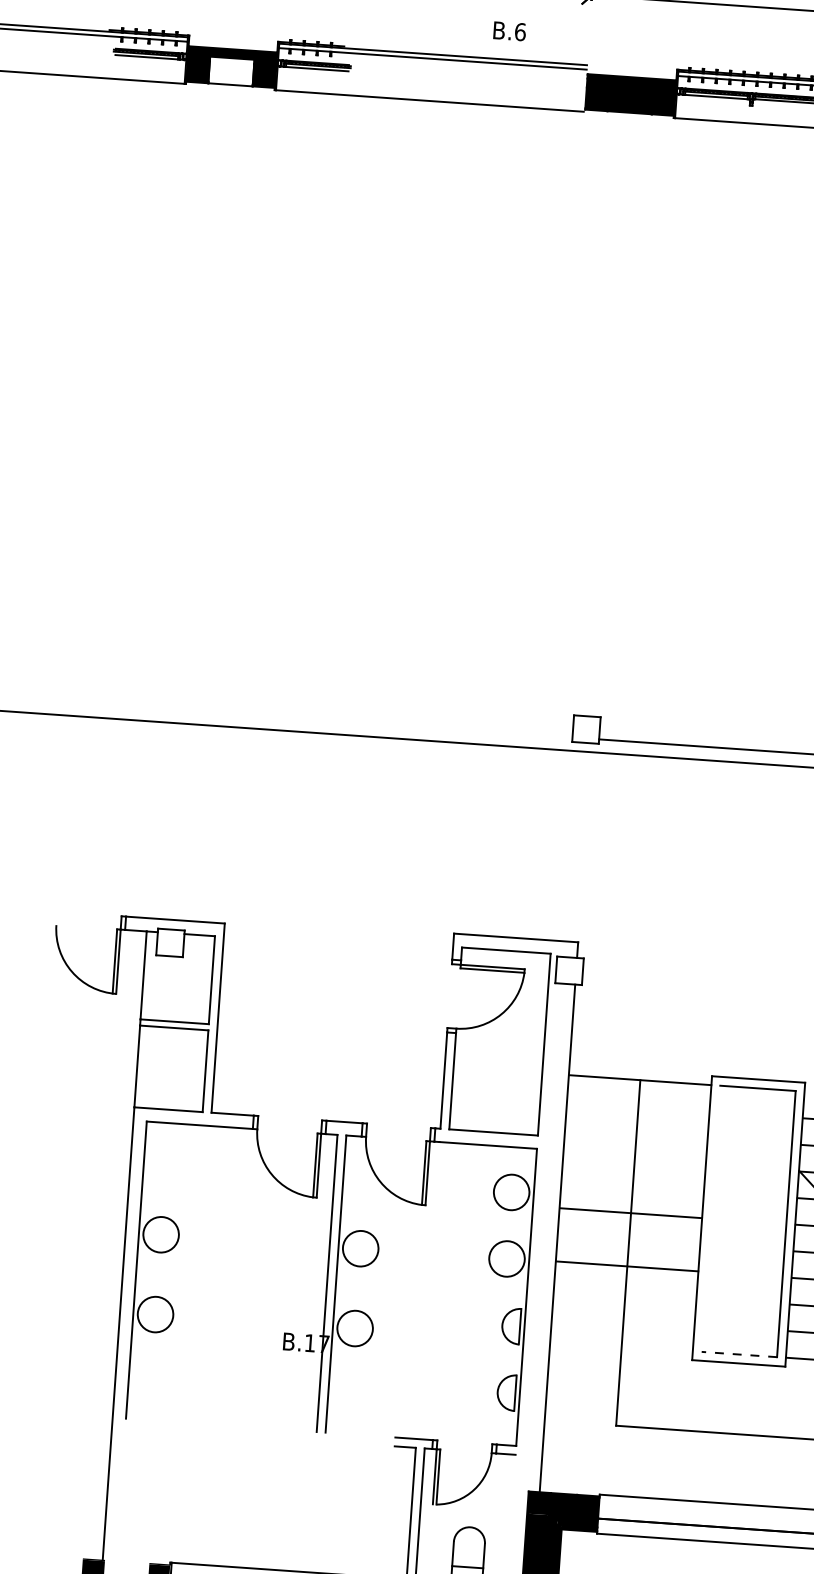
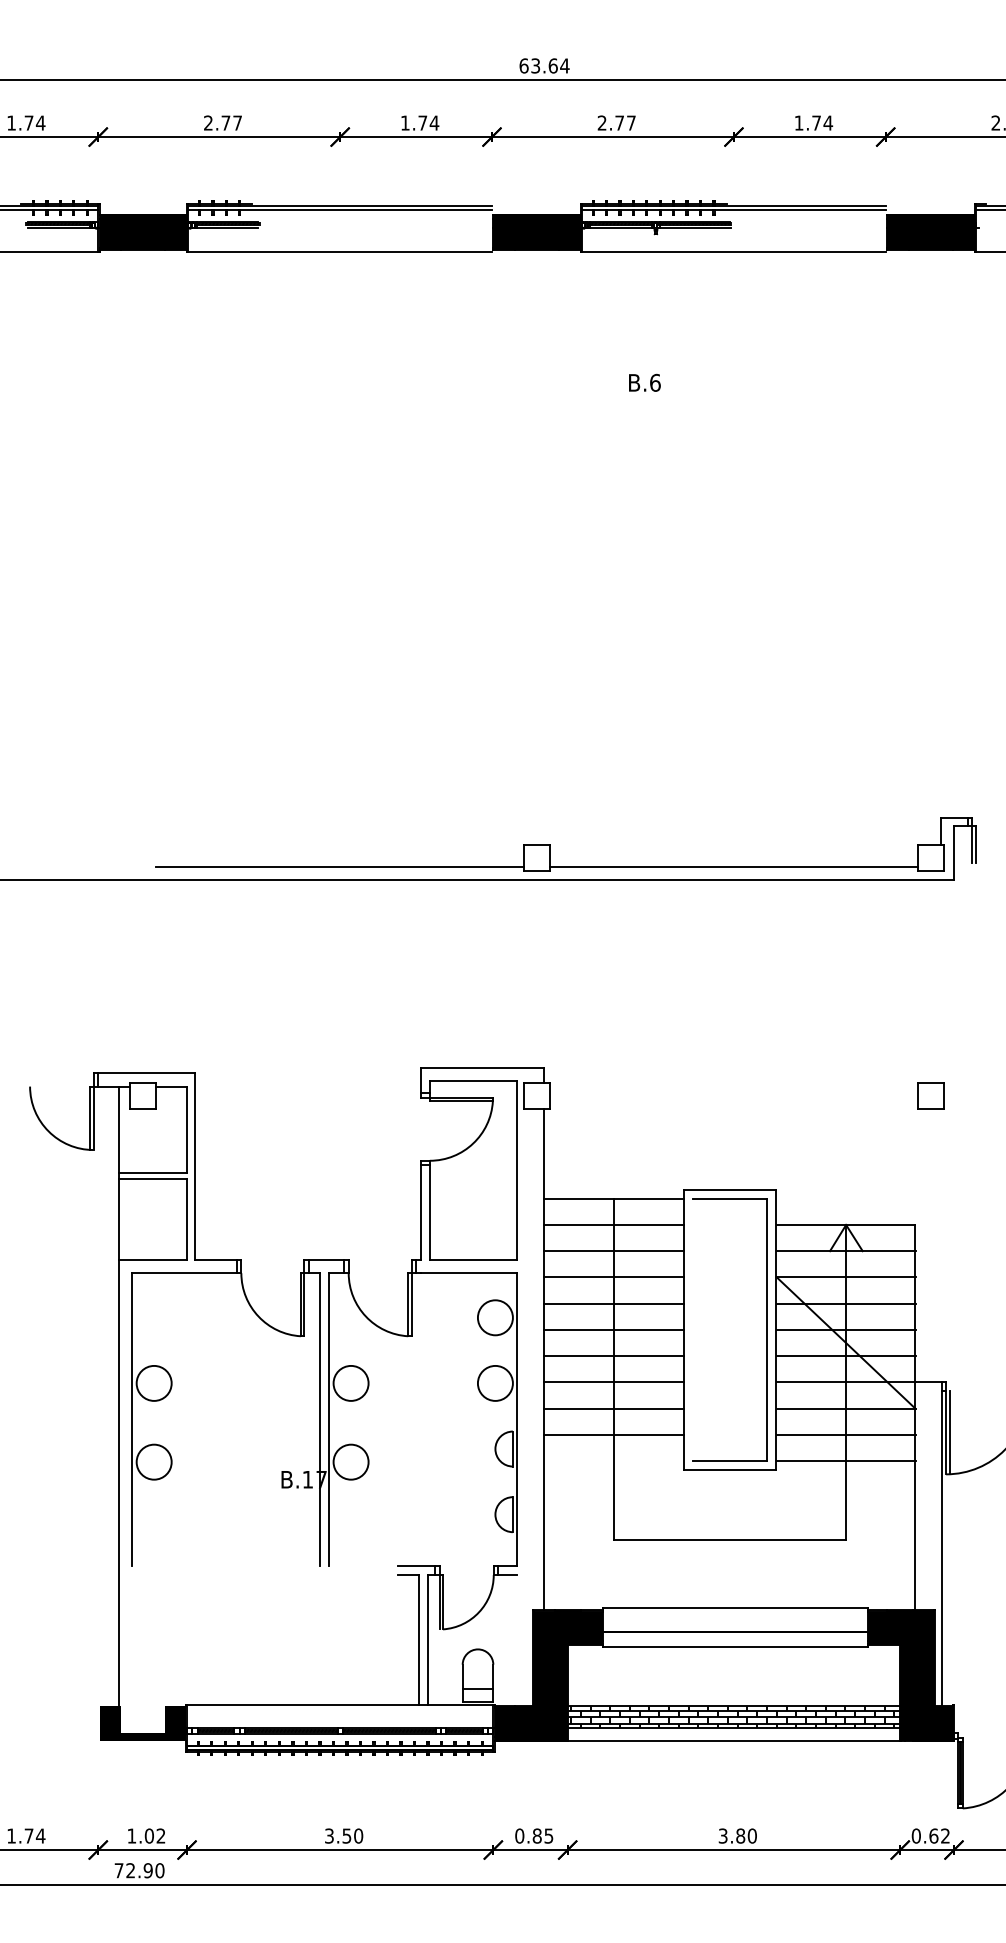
text: (509, 30) -> (644, 382), moved
fill: (231, 71) -> (143, 236), added
line: (385, 723) -> (339, 866), added
line: (638, 1106) -> (614, 1224), added
line: (637, 1133) -> (614, 1251), added
line: (635, 1160) -> (614, 1277), added
line: (633, 1186) -> (614, 1303), added
line: (629, 1240) -> (614, 1356), added
line: (625, 1292) -> (614, 1408), added
line: (624, 1319) -> (614, 1434), added
line: (738, 1354) -> (729, 1461), dashed -> solid

